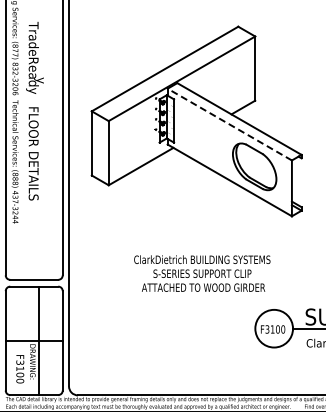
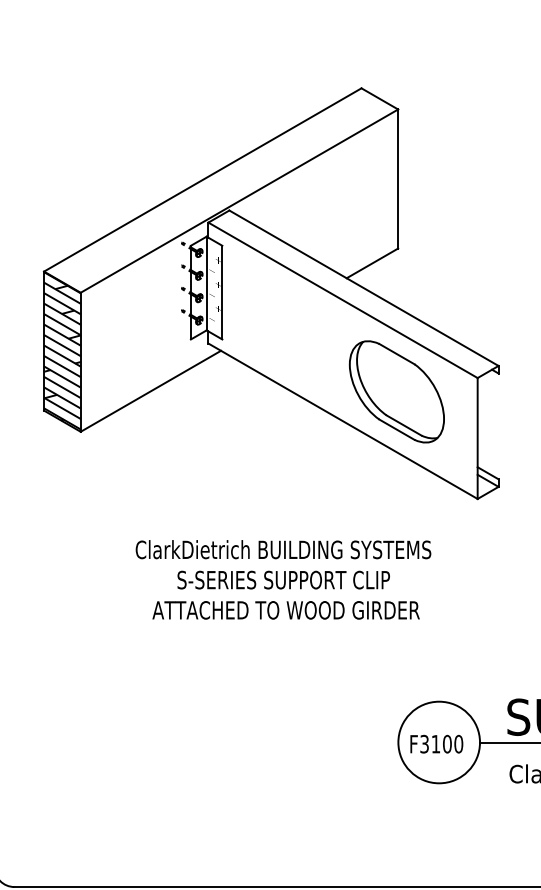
line: (229, 124) -> (342, 300), dashed -> solid
hatch: (99, 147) -> (60, 349), added
text: (202, 273) -> (283, 579), moved

